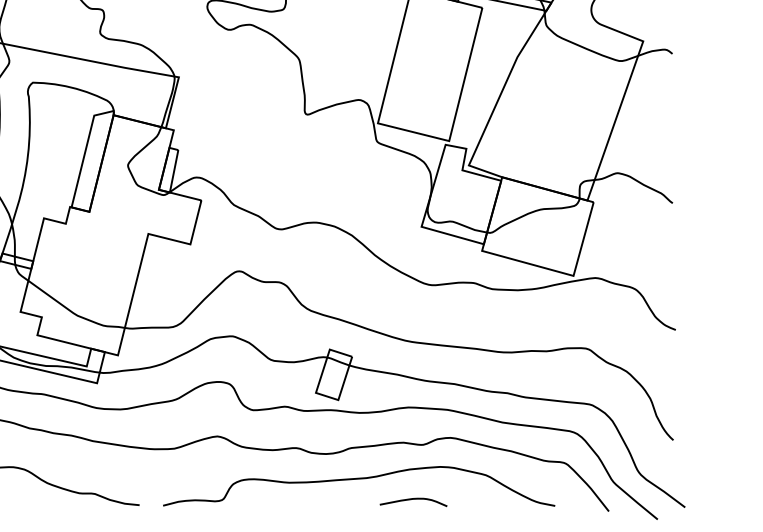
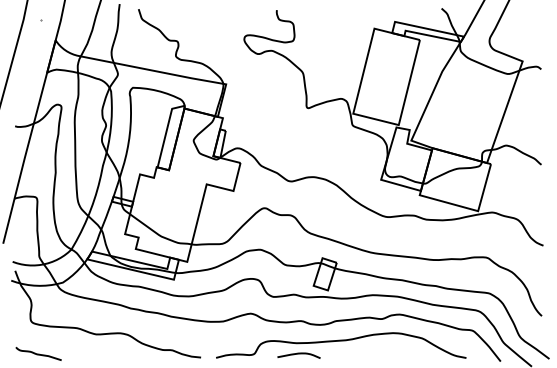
curve: (412, 500) -> (298, 354), moved

